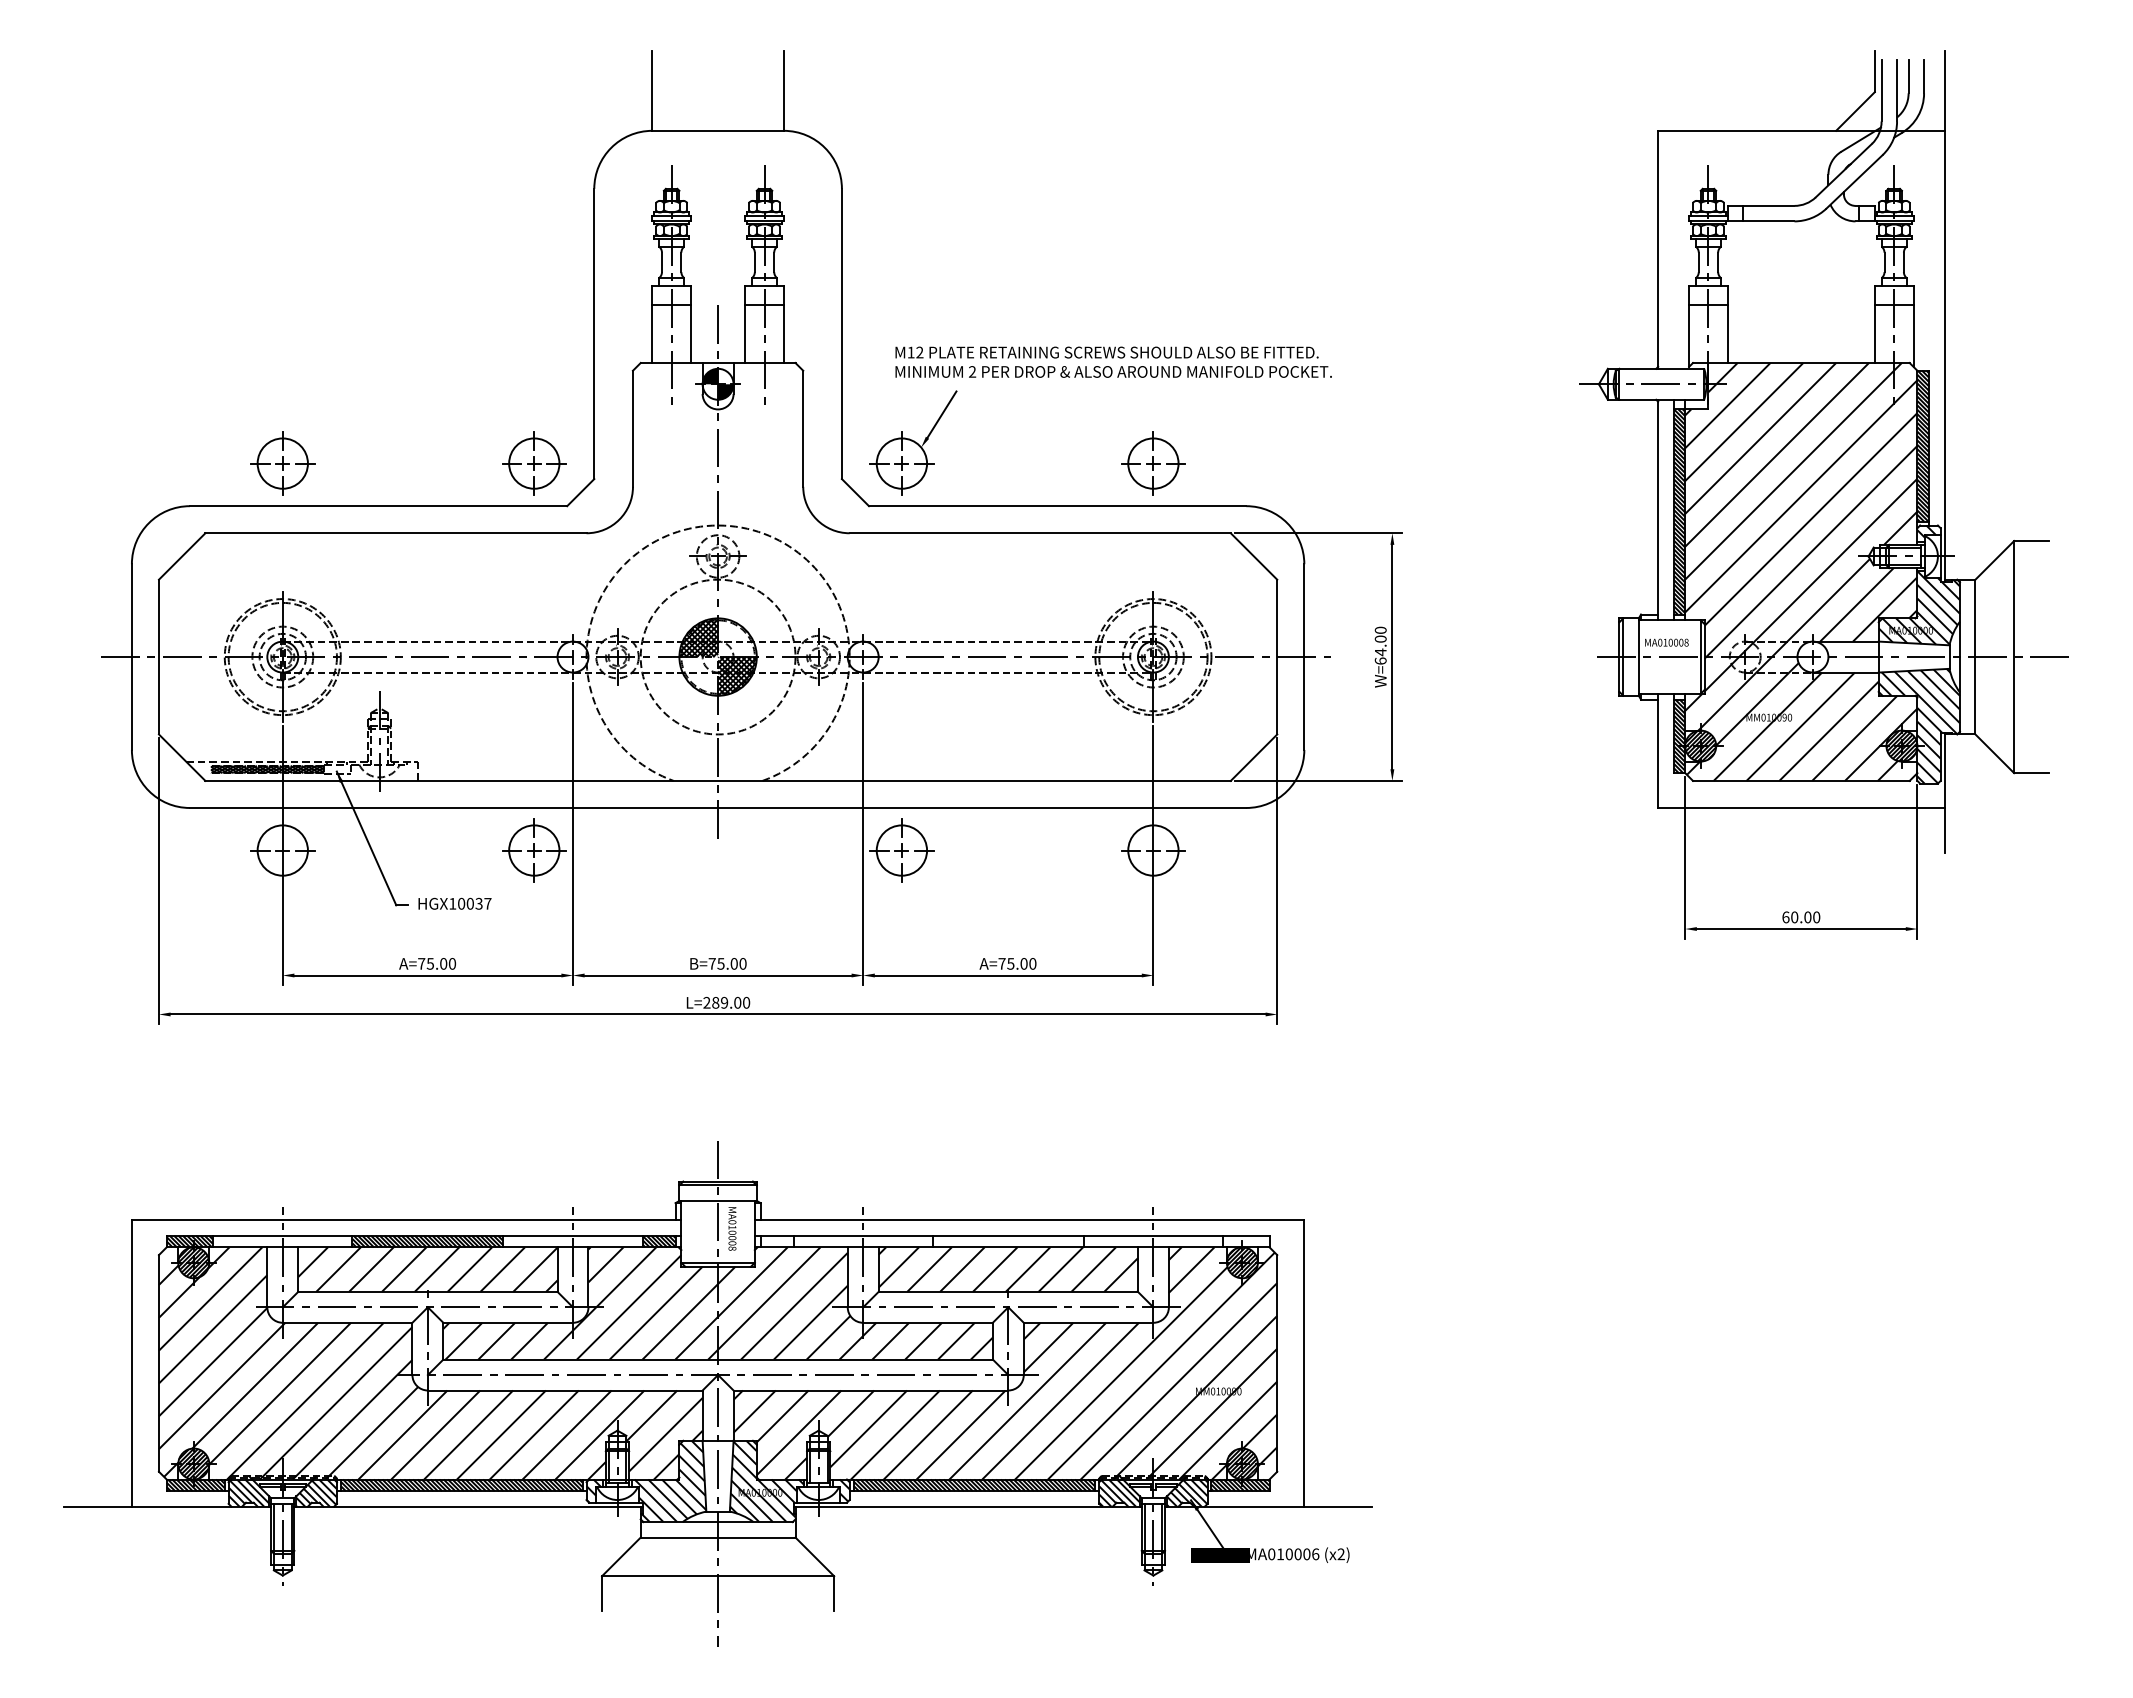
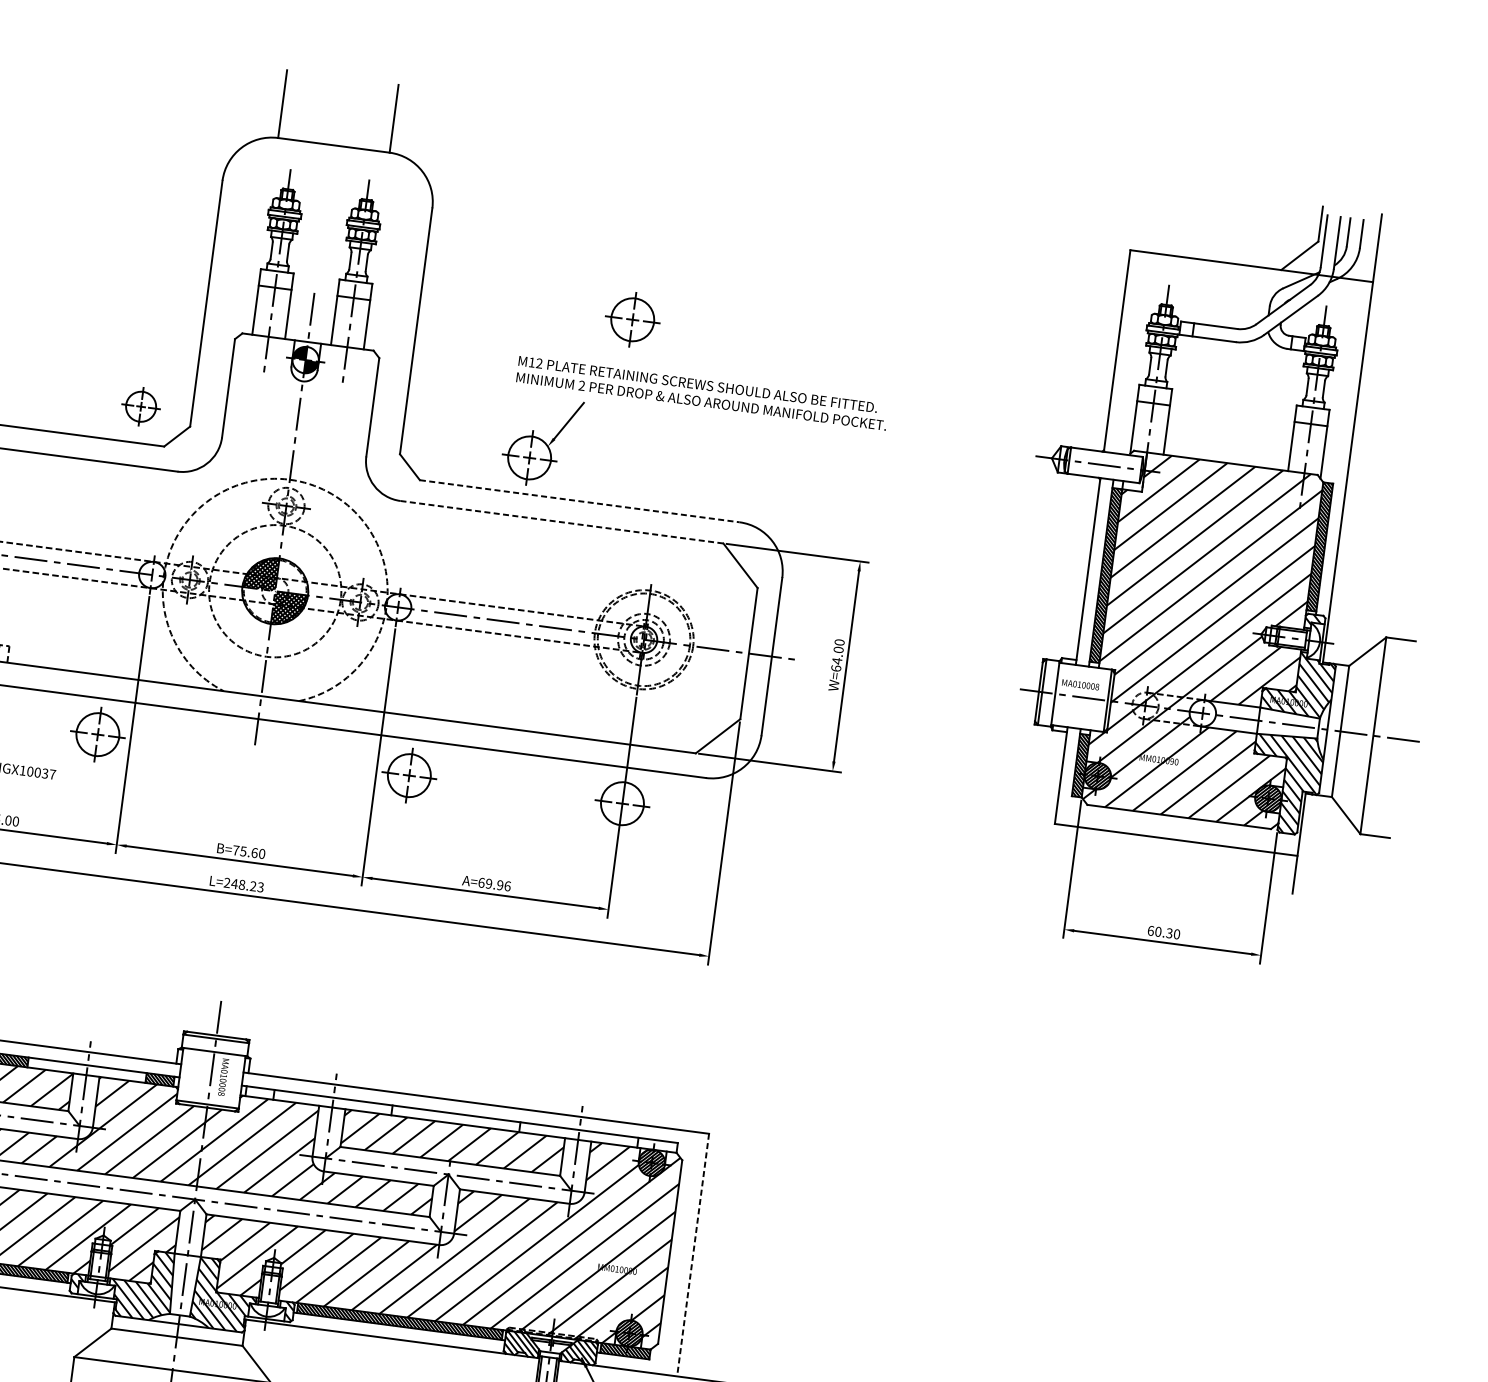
text: (1113, 361) -> (702, 392), moved
part: (913, 442) -> (541, 441), moved
part: (534, 463) -> (141, 406), size x0.7
part: (1153, 463) -> (632, 319), moved
line: (1057, 506) -> (579, 501), solid -> dashed
line: (1040, 533) -> (562, 522), solid -> dashed
text: (1807, 917) -> (1169, 933), 60.00 -> 60.30
text: (733, 963) -> (254, 852), B=75.00 -> B=75.60
text: (1017, 963) -> (494, 884), A=75.00 -> A=69.96
text: (730, 1002) -> (247, 885), L=289.00 -> L=248.23
line: (1304, 1363) -> (693, 1255), solid -> dashed

